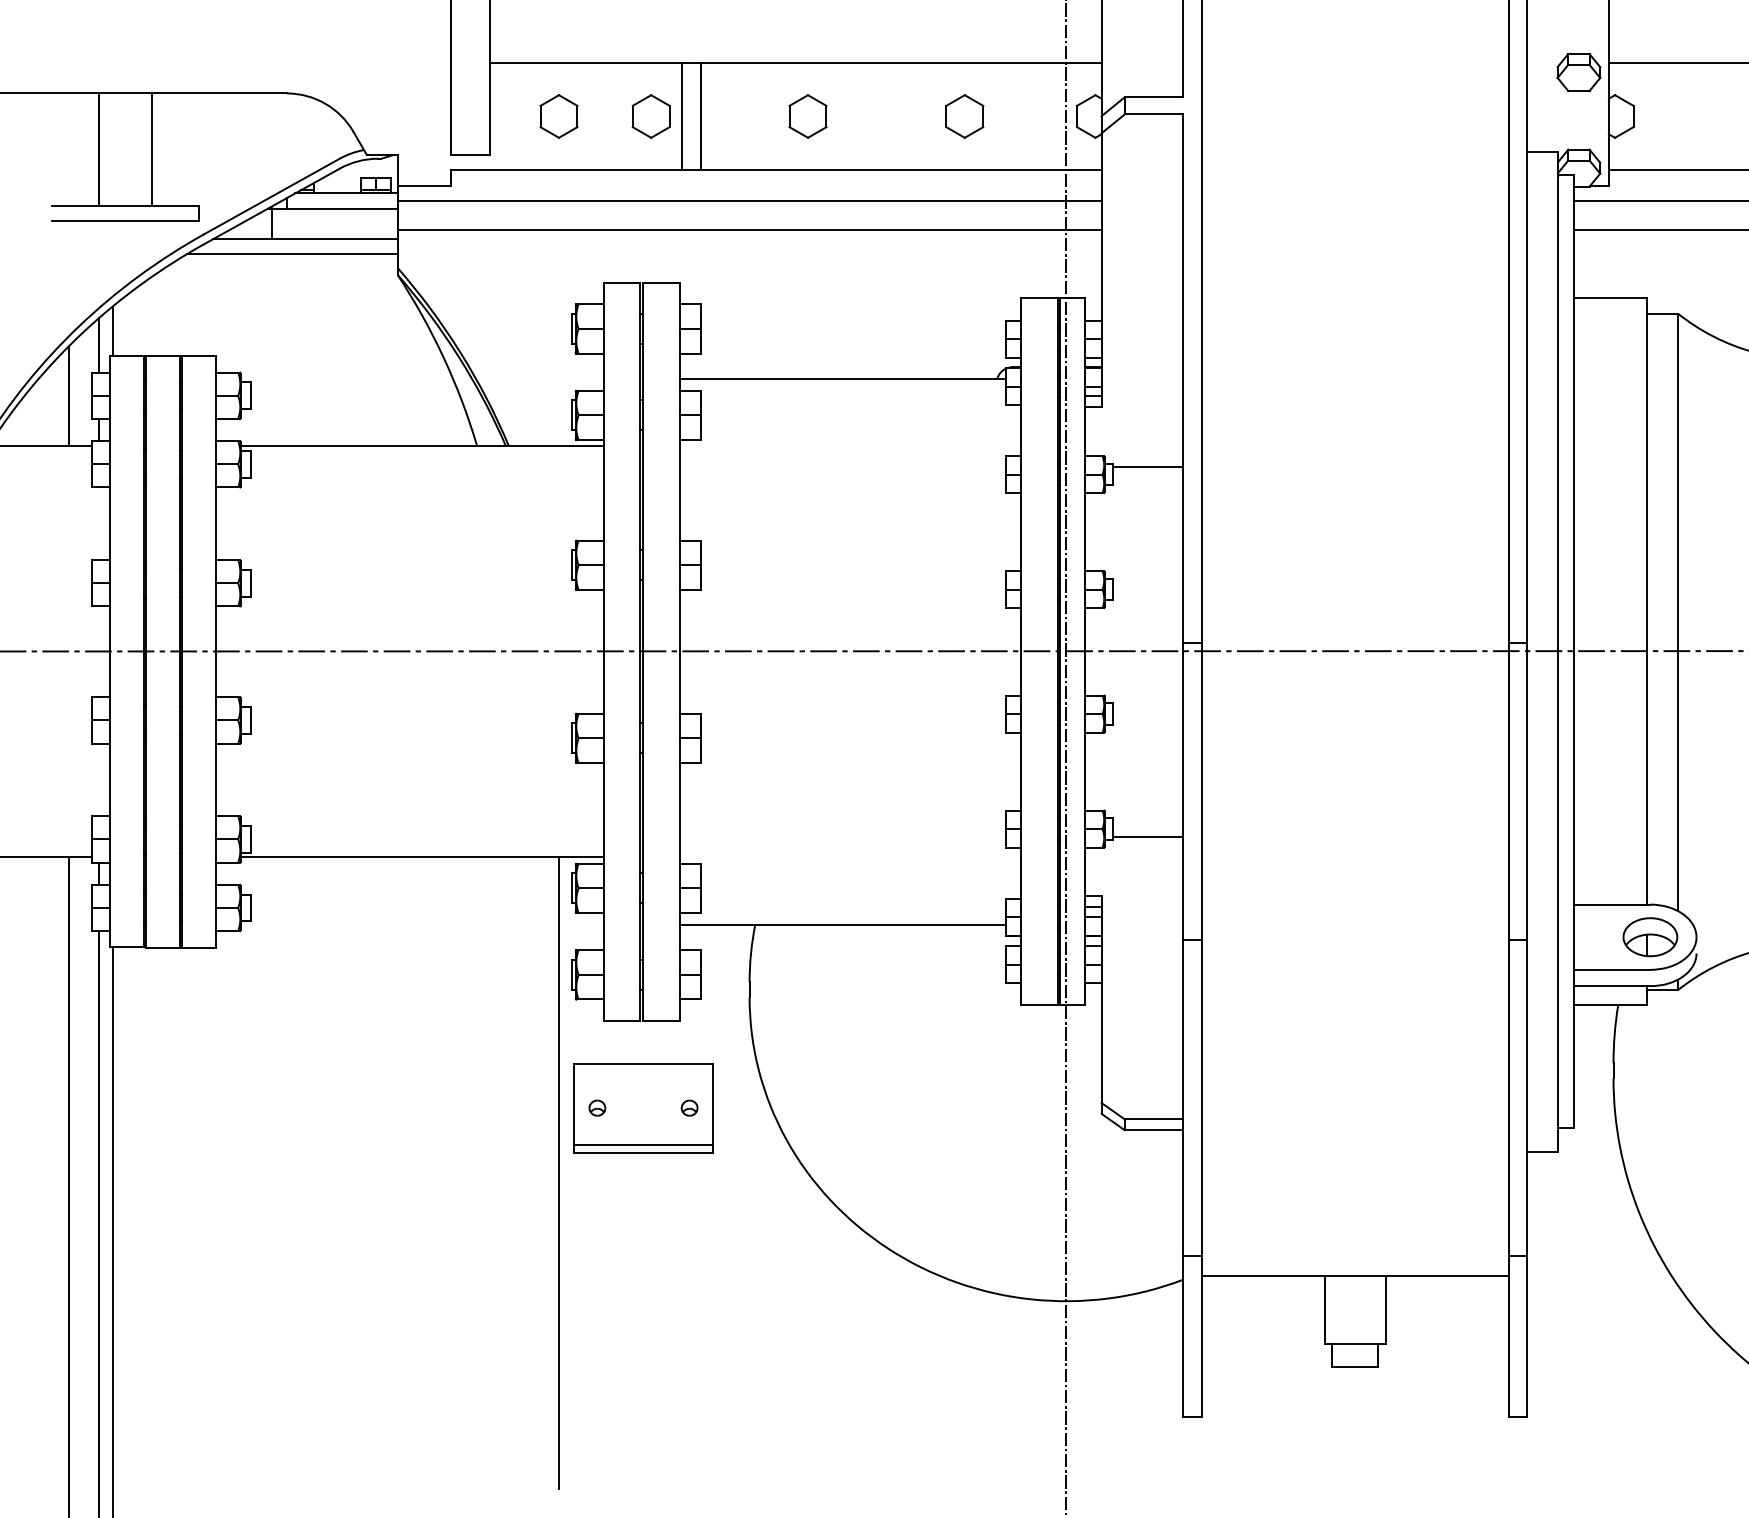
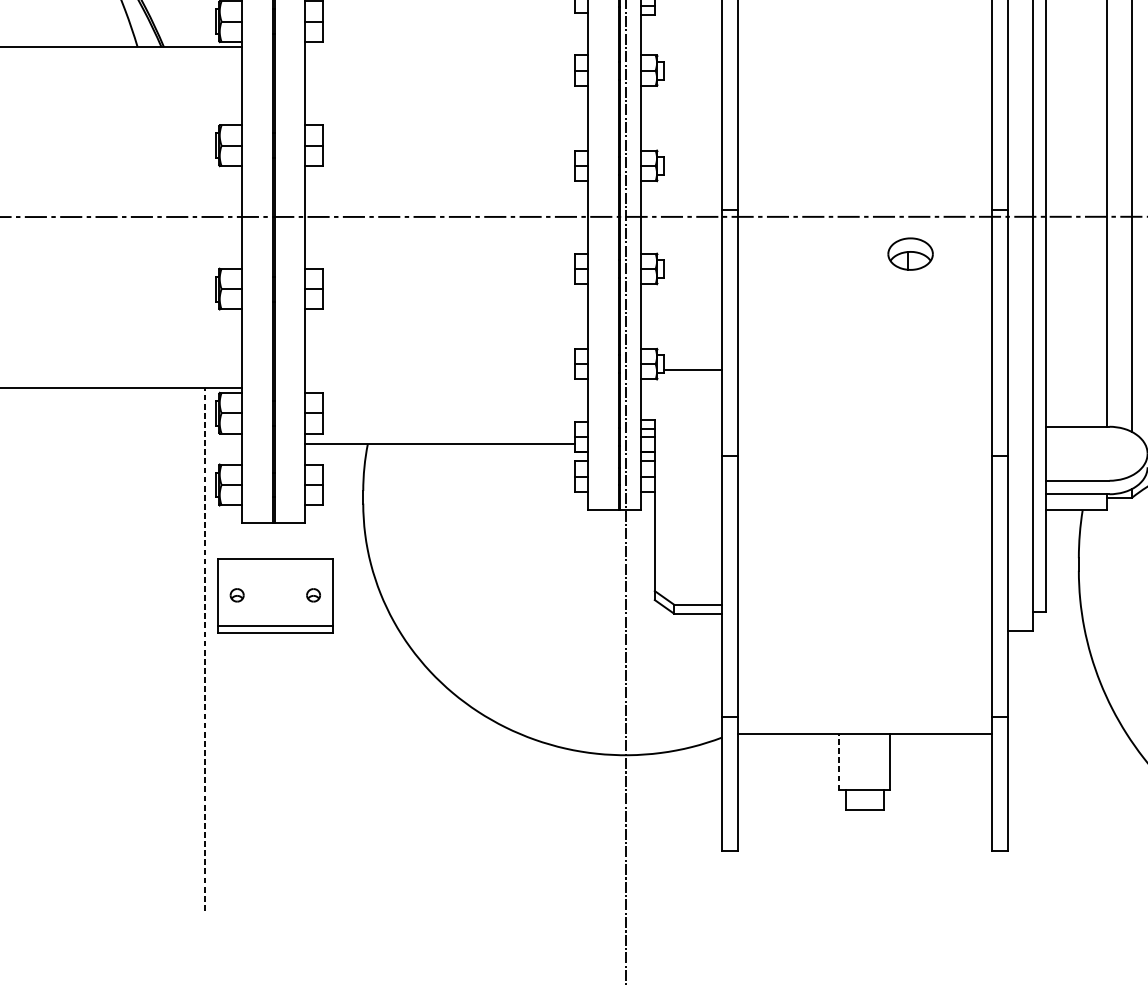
line: (1148, 467) -> (693, 64), removed
part: (1650, 937) -> (910, 254), moved
line: (558, 1173) -> (204, 649), solid -> dashed
line: (1324, 1309) -> (839, 762), solid -> dashed

